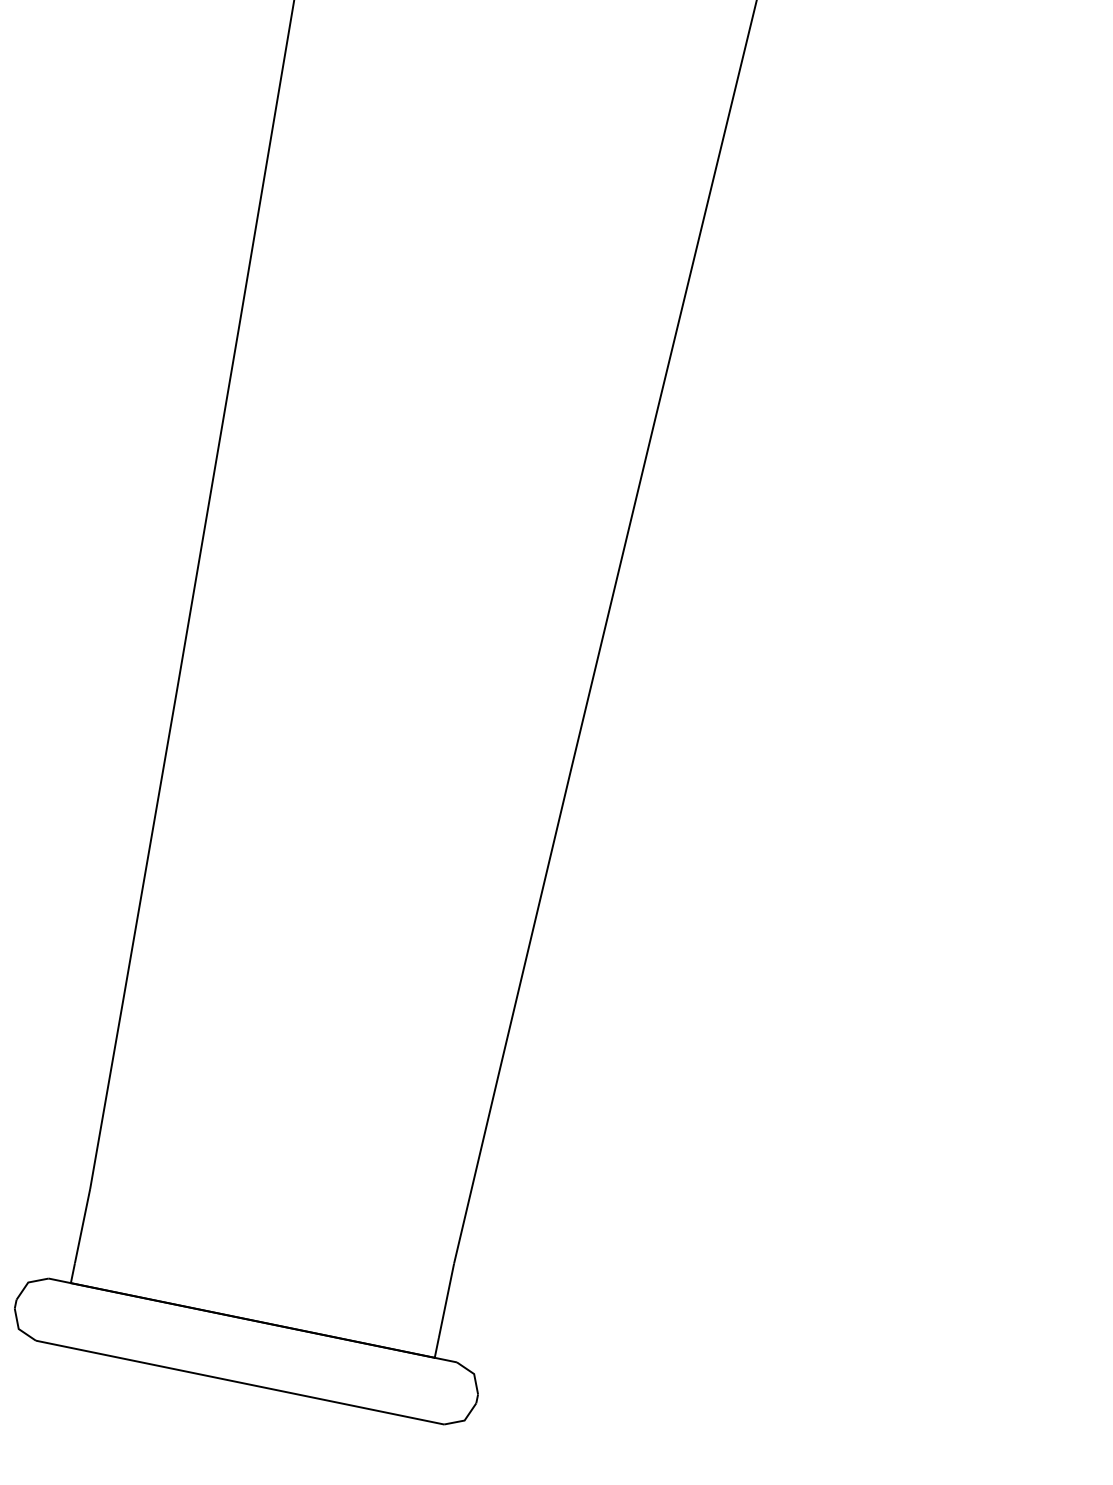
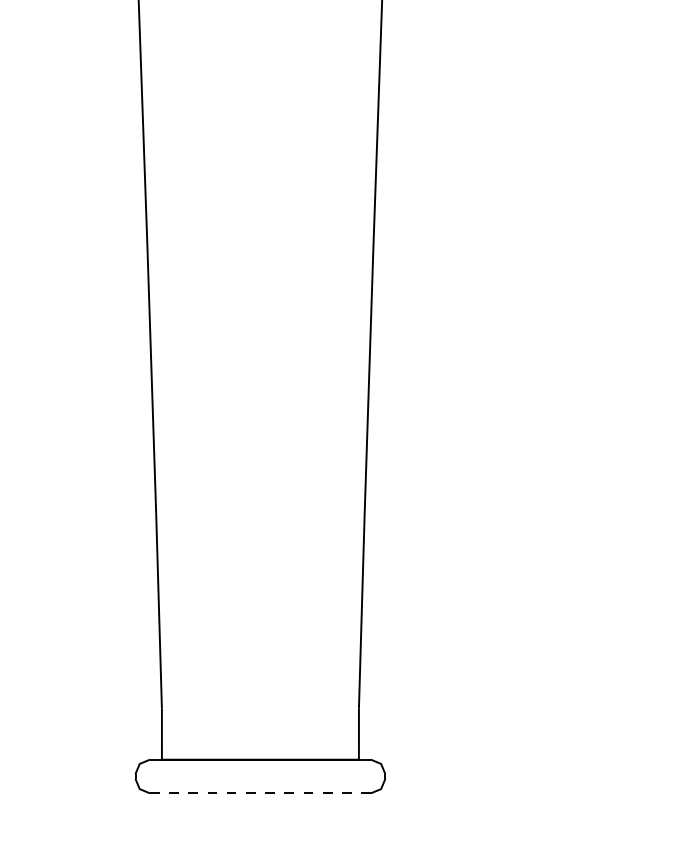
line: (240, 1382) -> (260, 793), solid -> dashed

